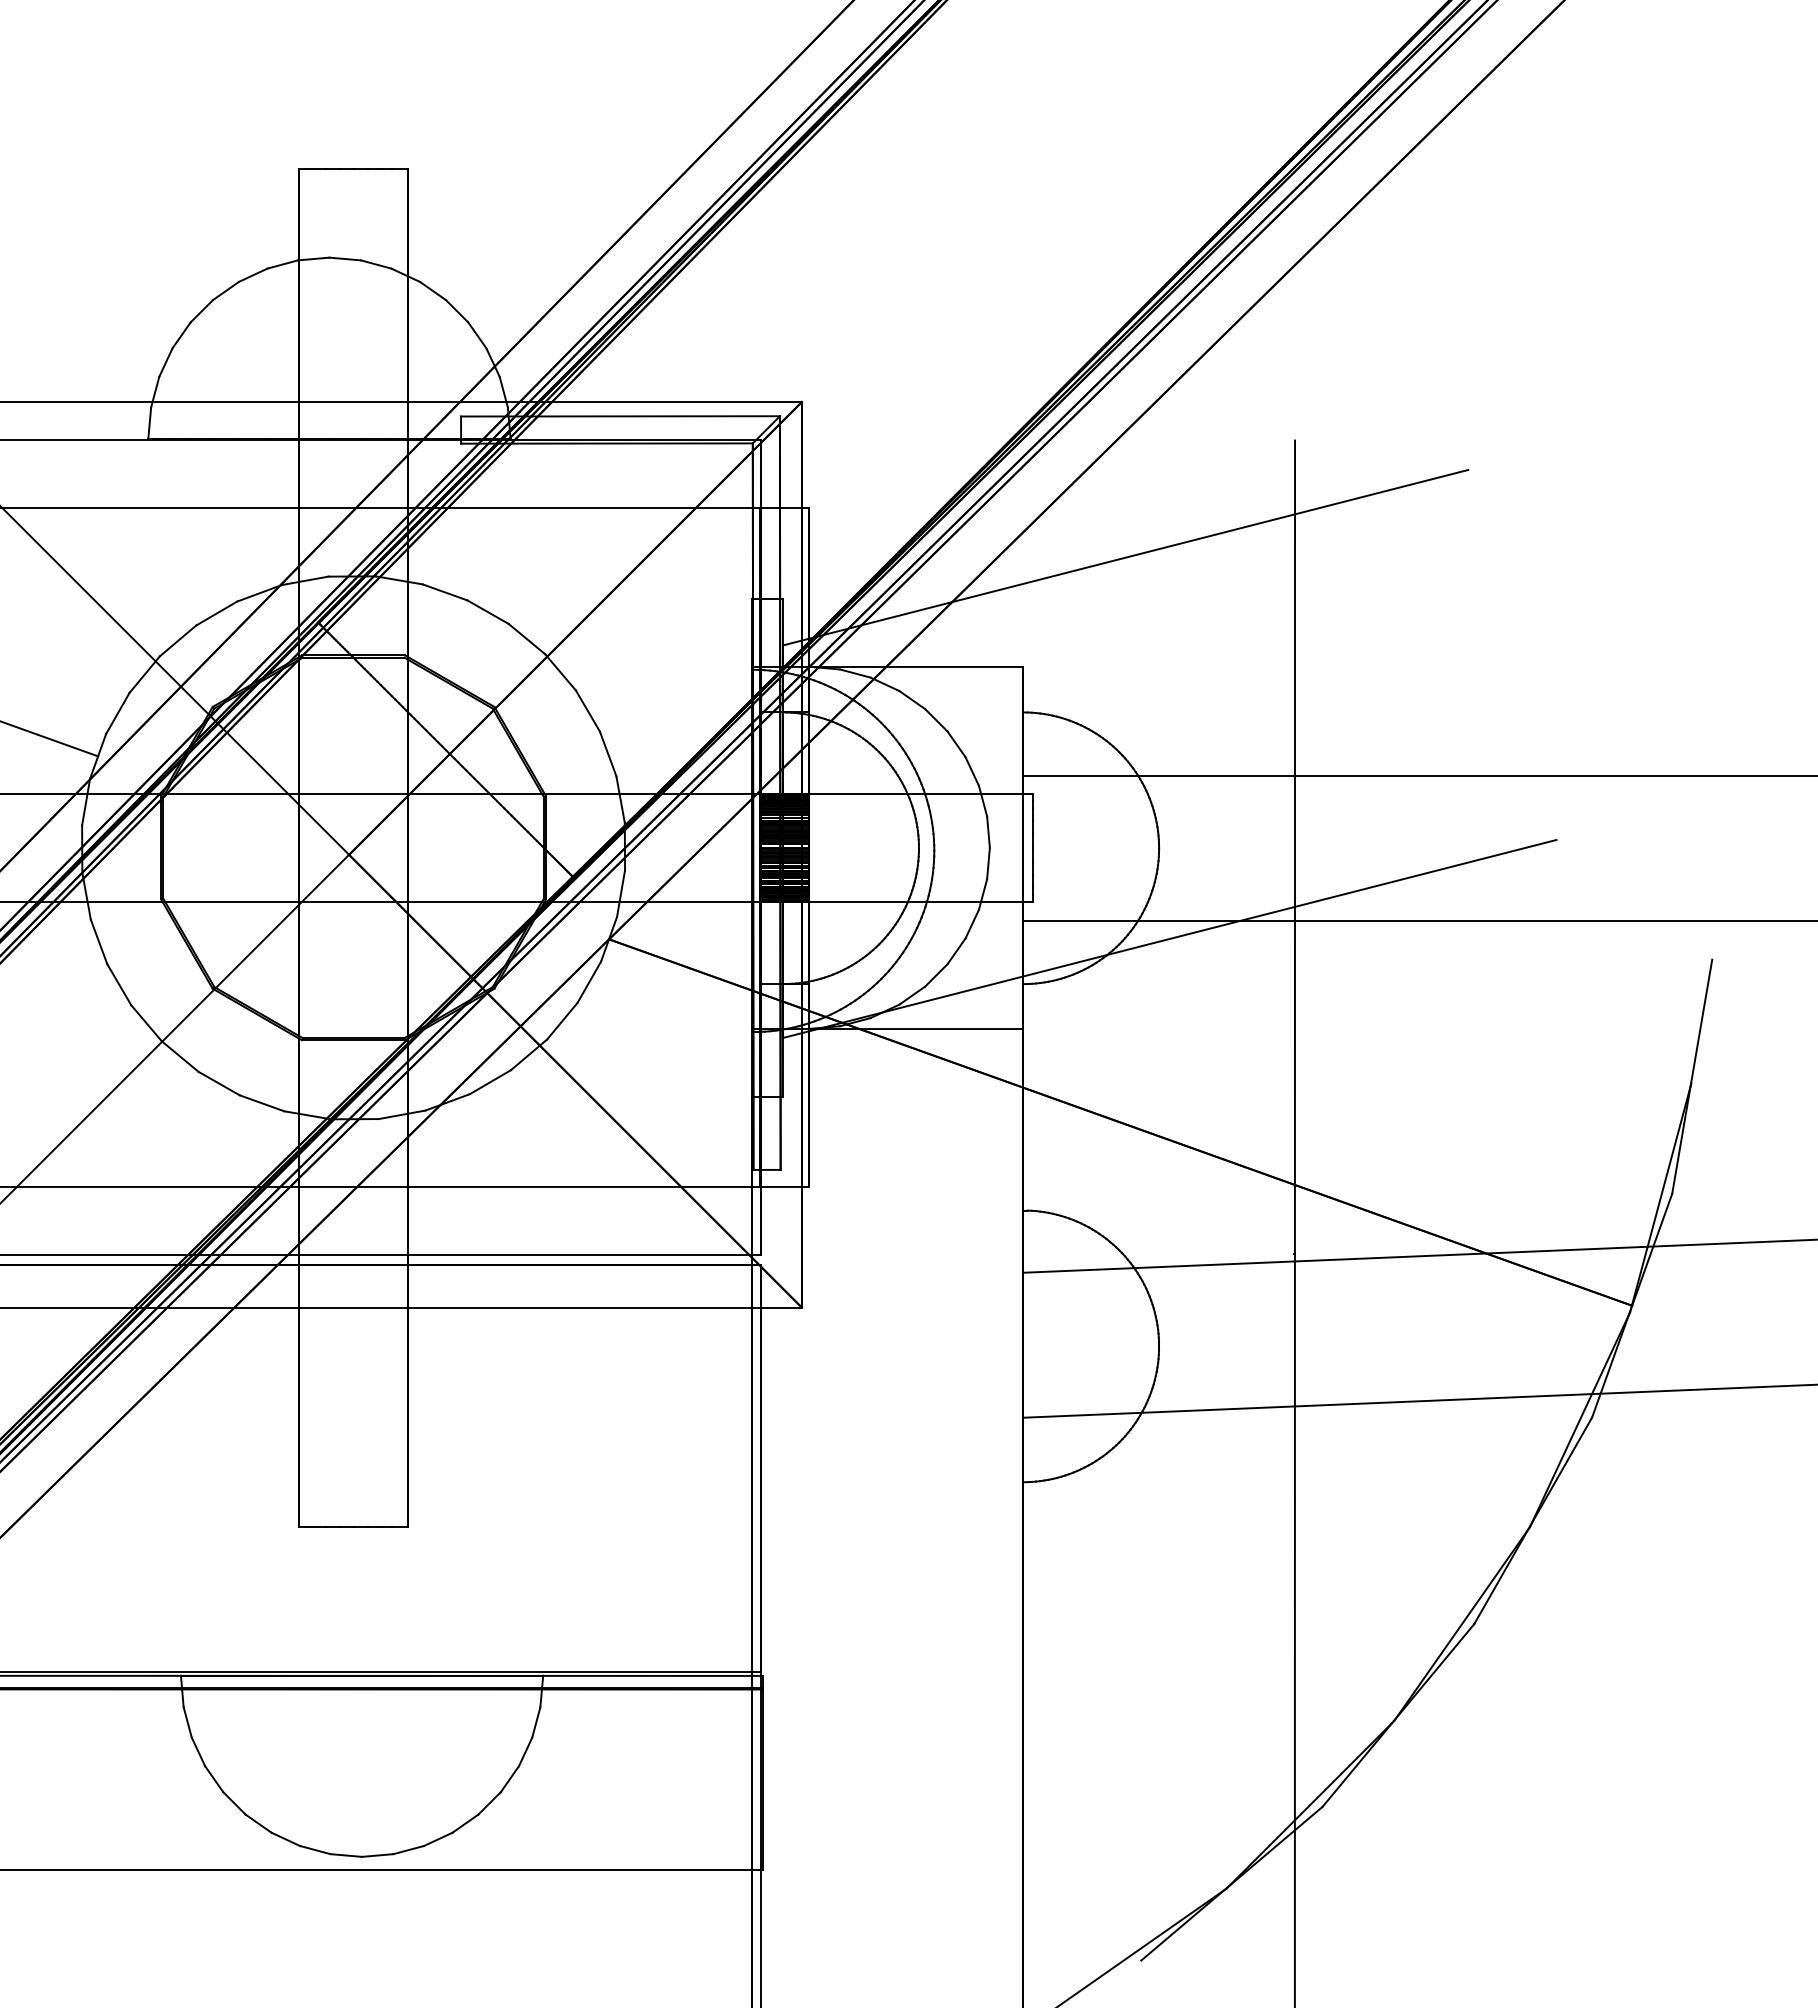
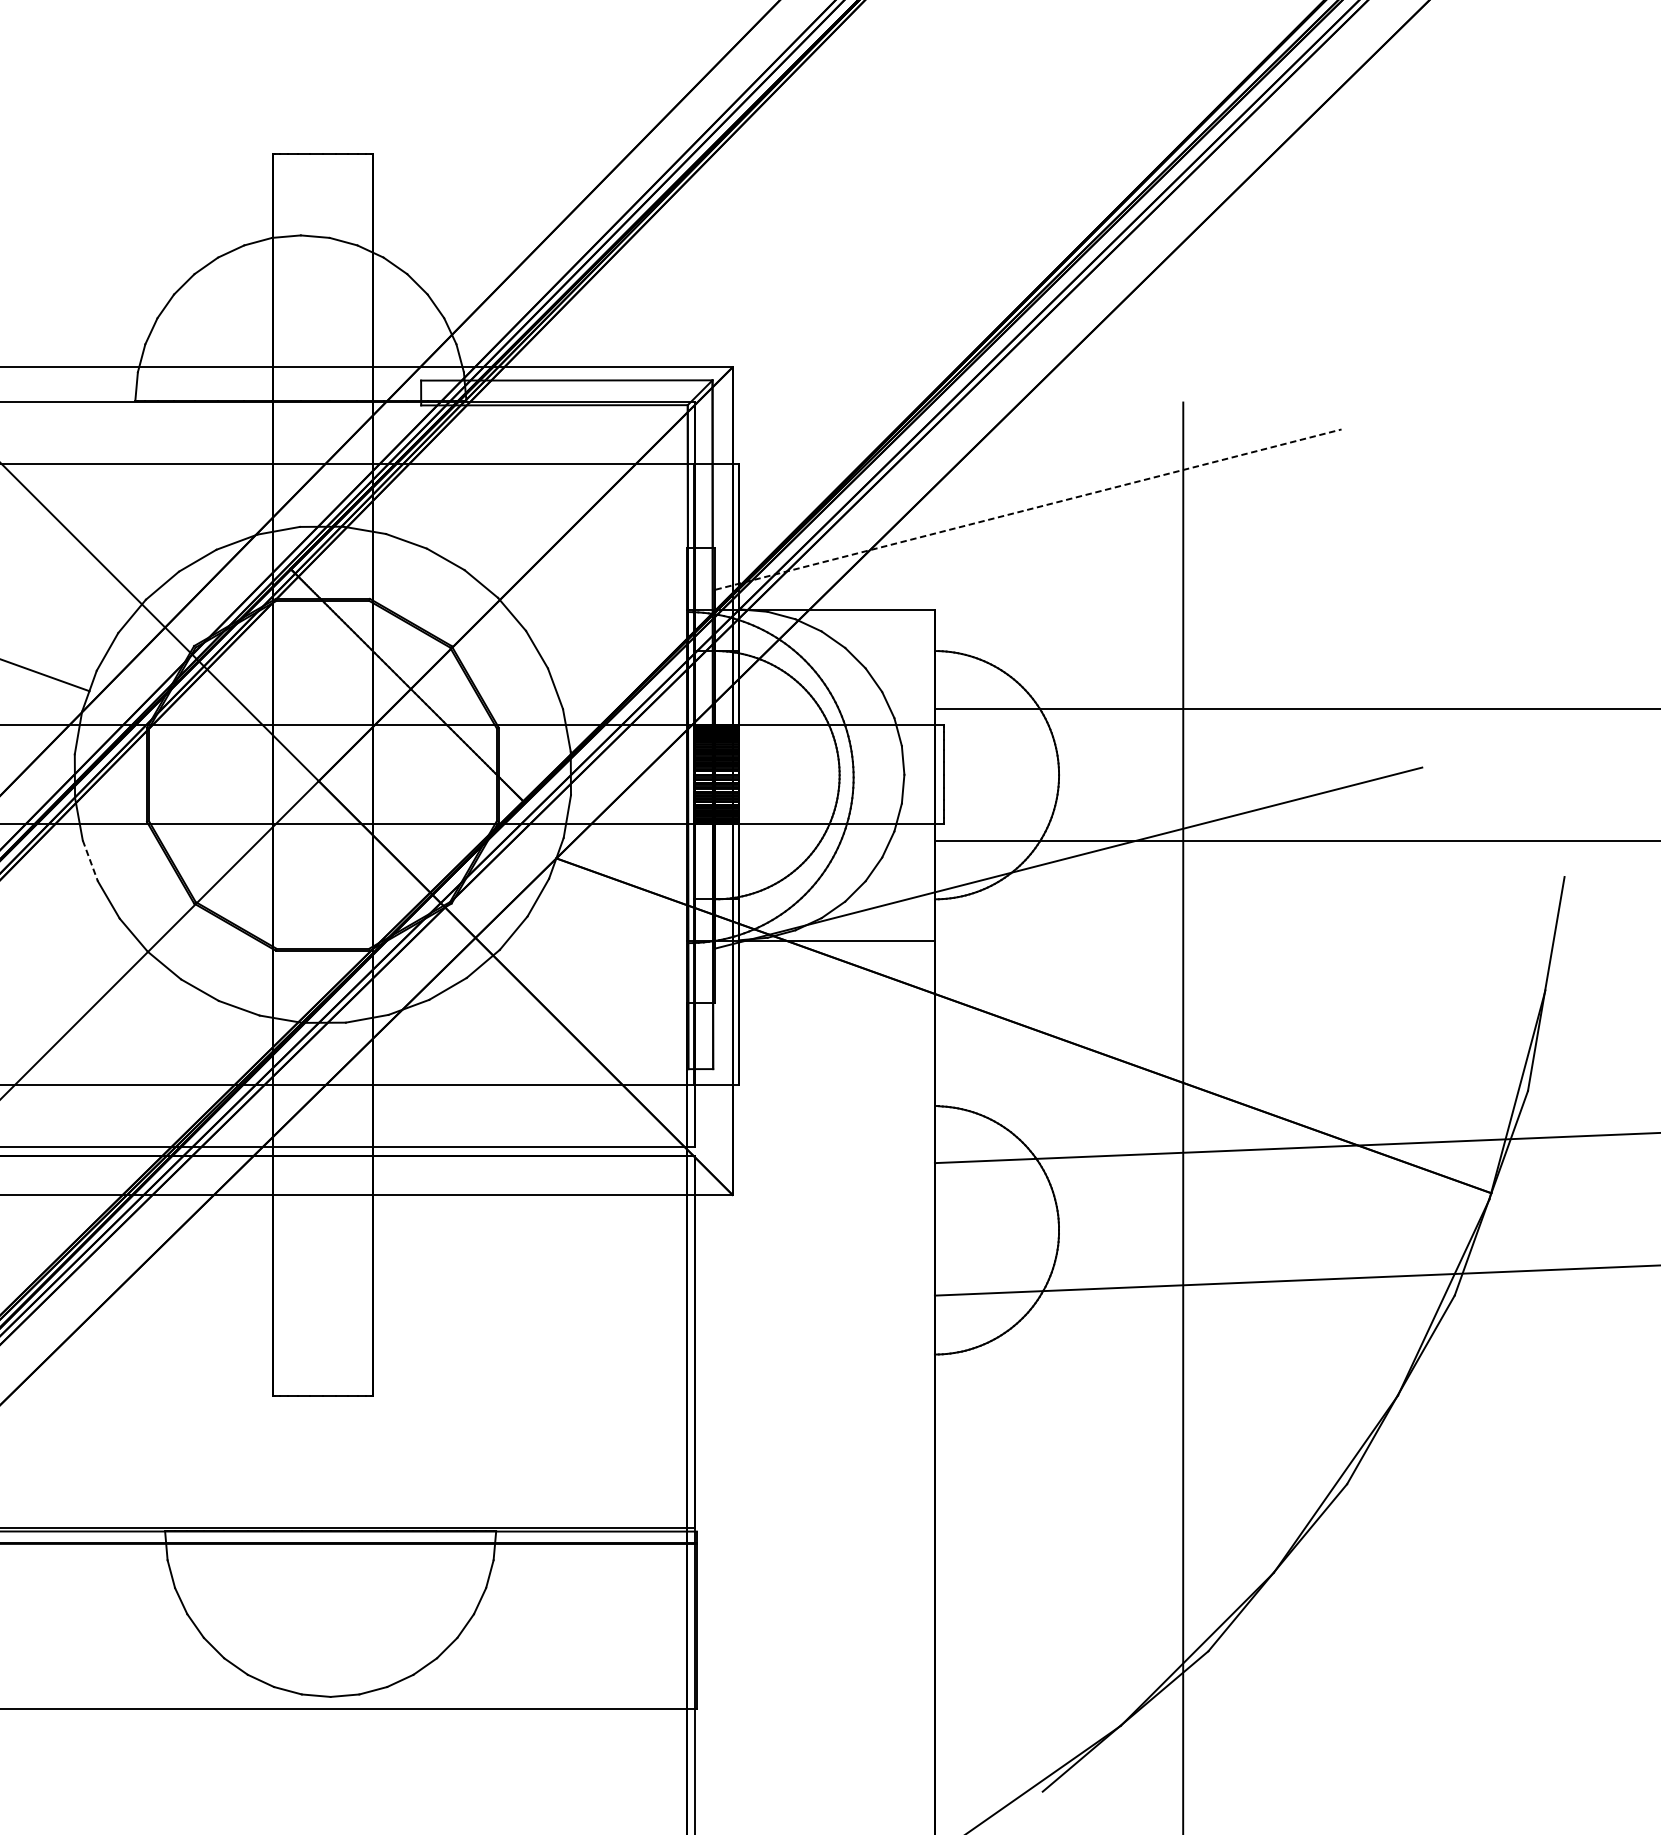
line: (1125, 557) -> (1028, 509), solid -> dashed
line: (99, 941) -> (90, 860), solid -> dashed

